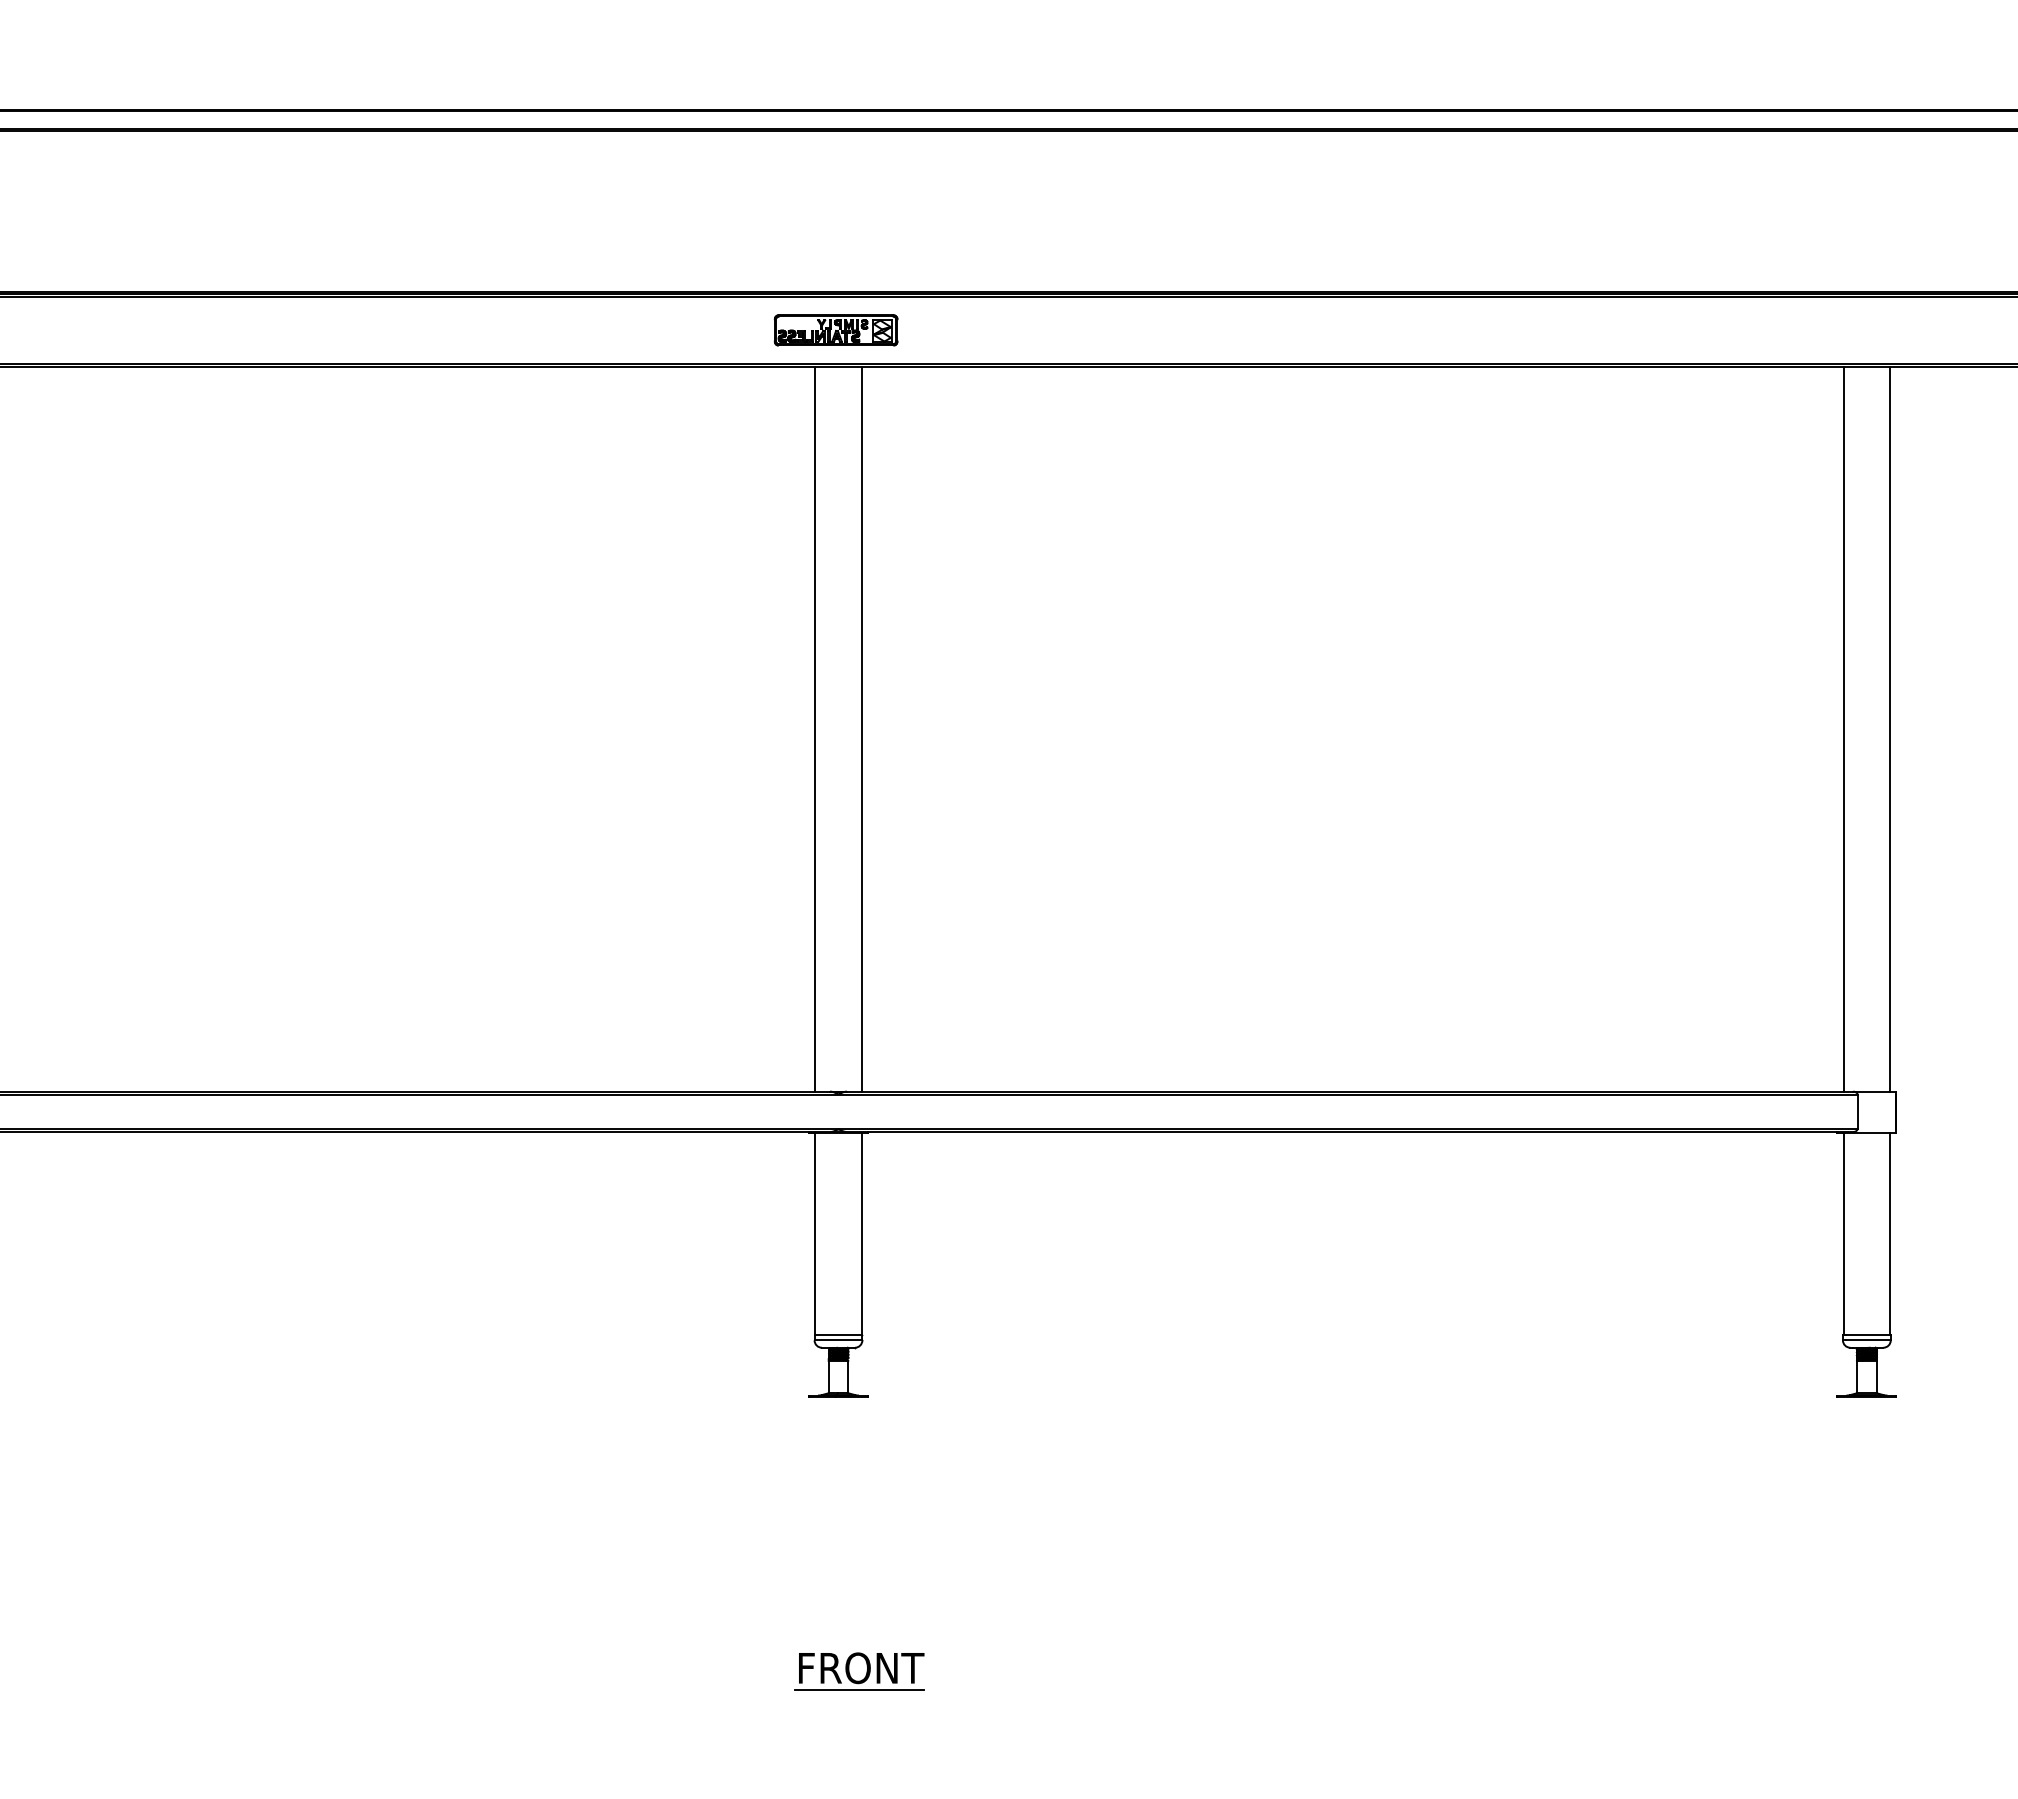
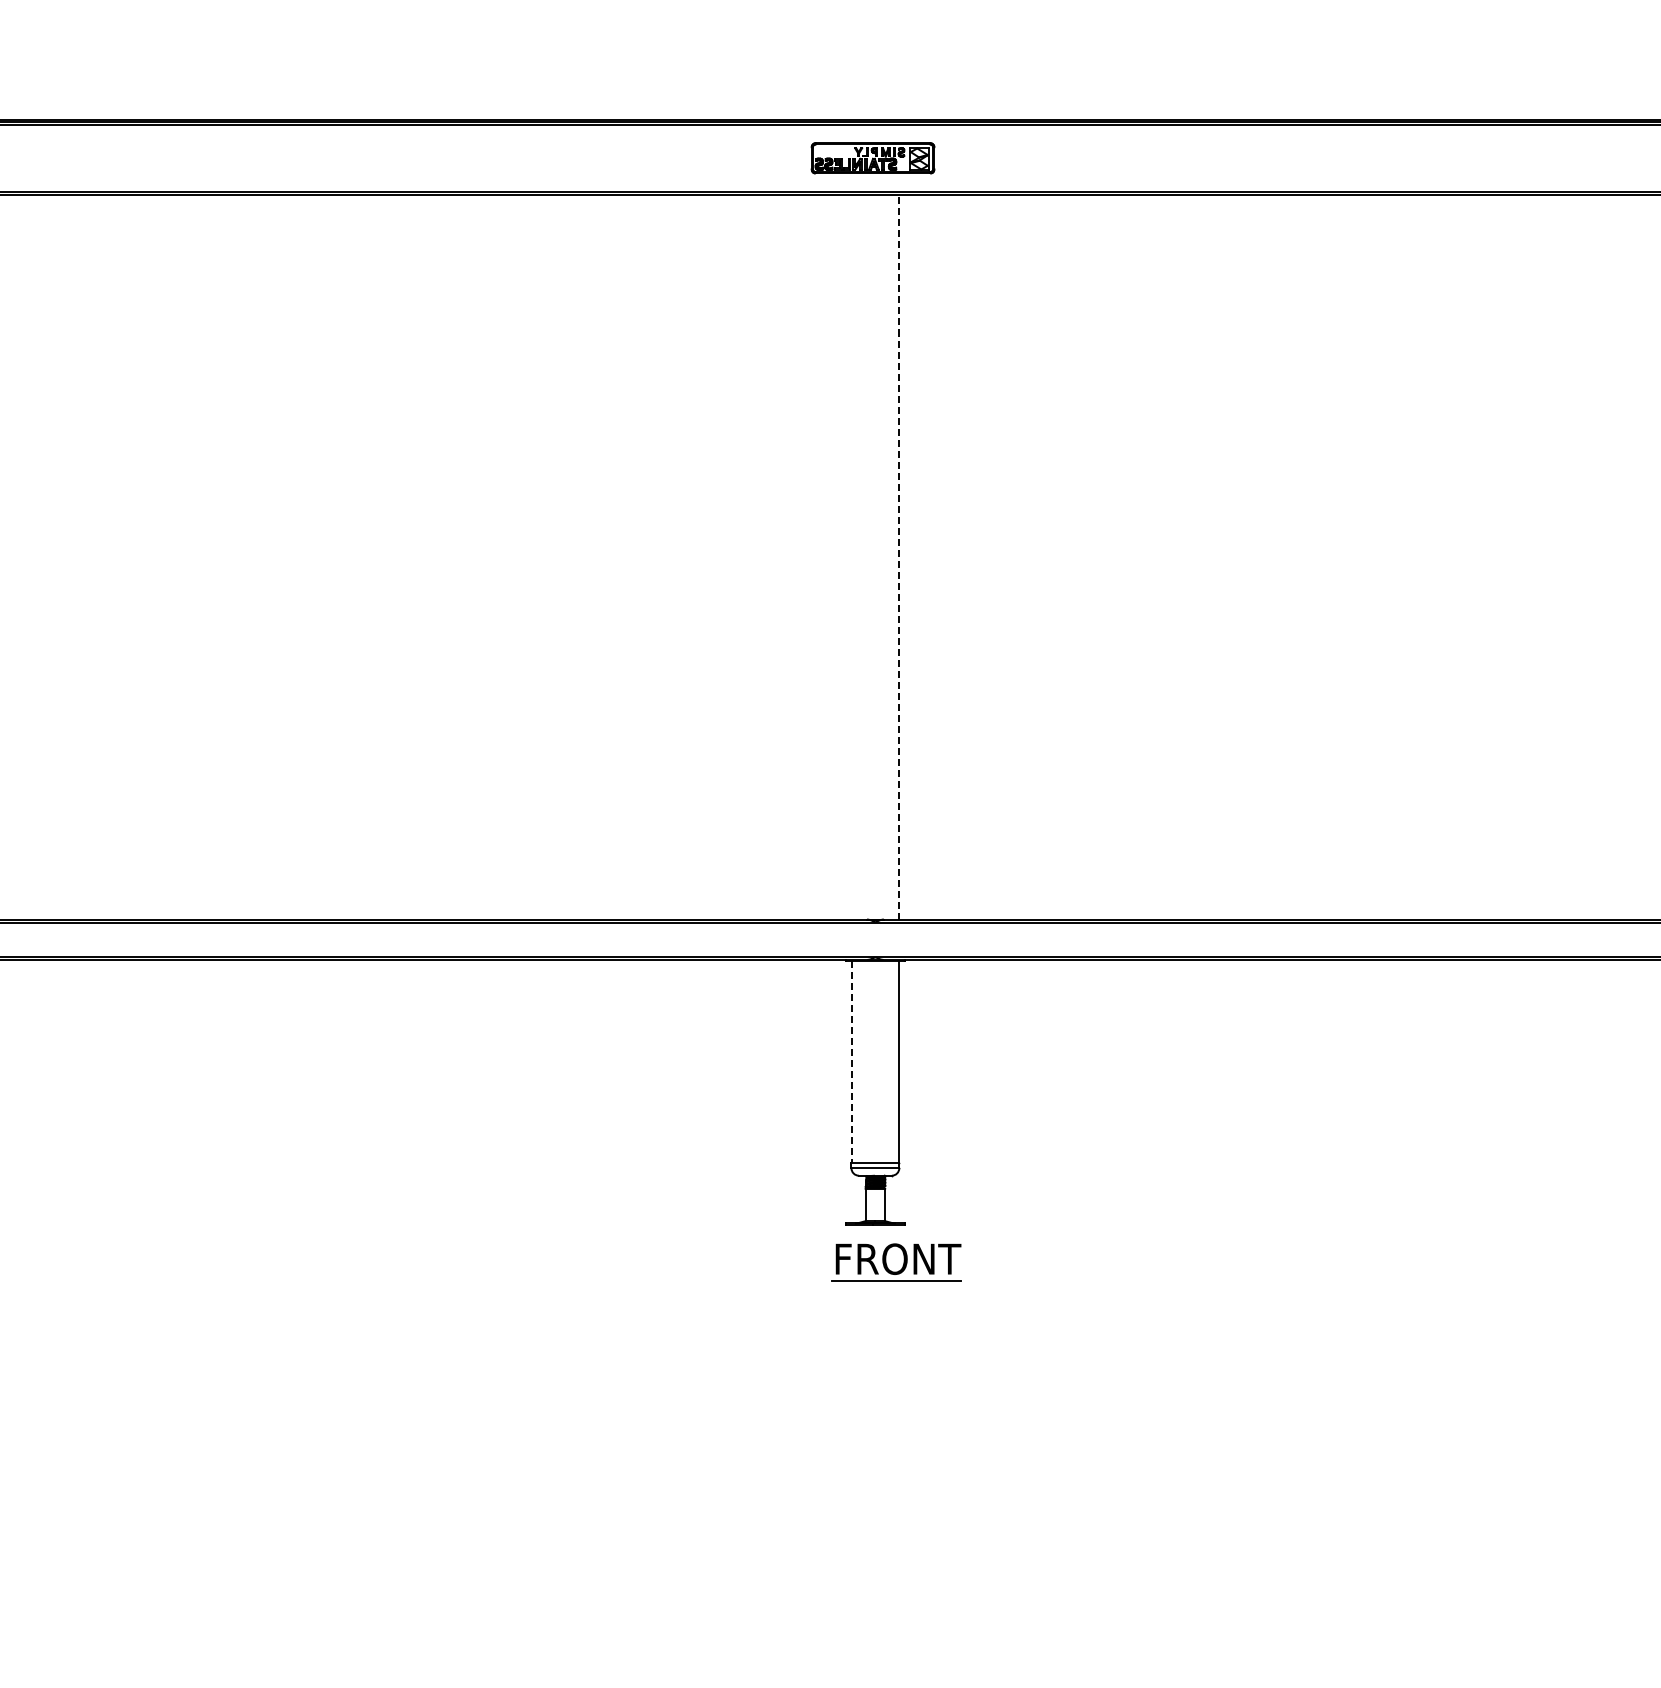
line: (861, 728) -> (898, 556), solid -> dashed
line: (815, 729) -> (852, 557), removed
line: (815, 1234) -> (852, 1062), solid -> dashed
part: (859, 1671) -> (896, 1262), moved

